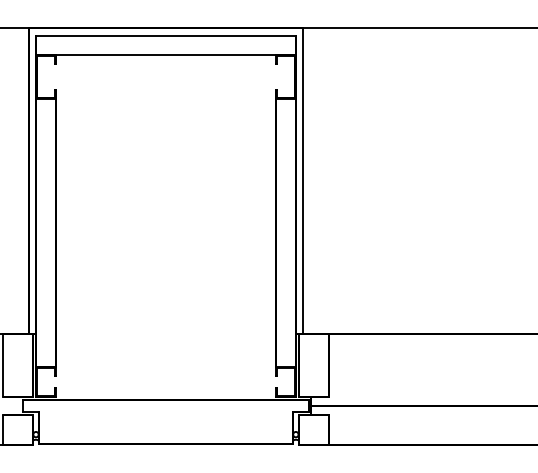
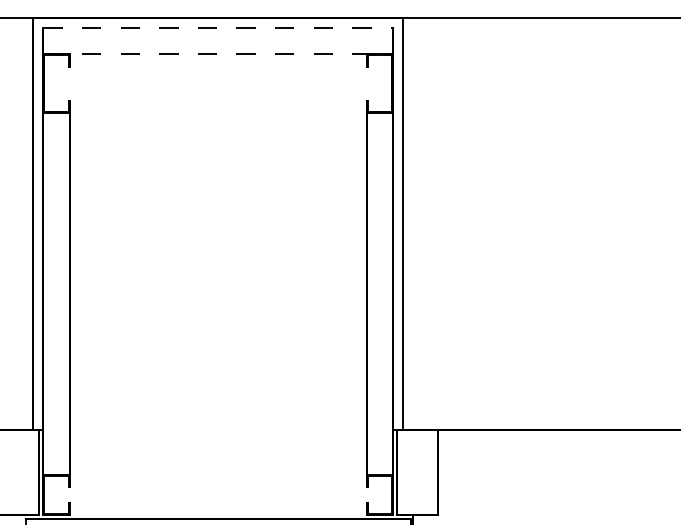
line: (165, 35) -> (217, 27), solid -> dashed
line: (165, 55) -> (217, 54), solid -> dashed

